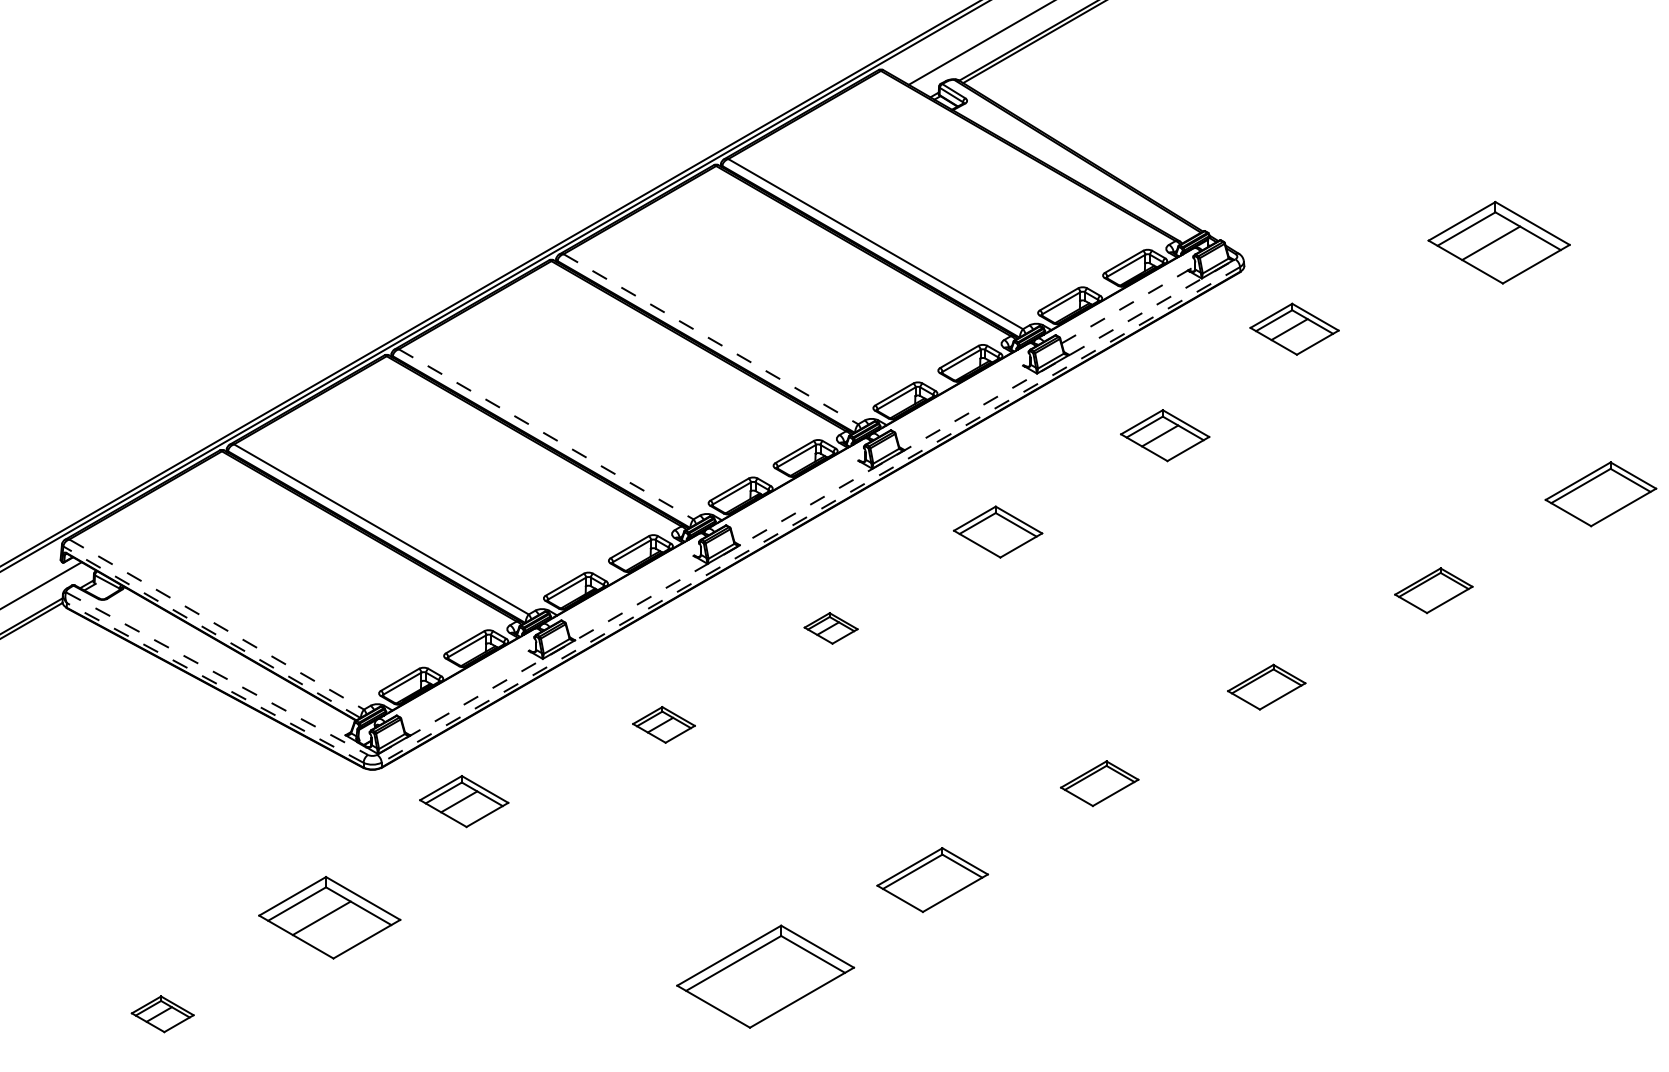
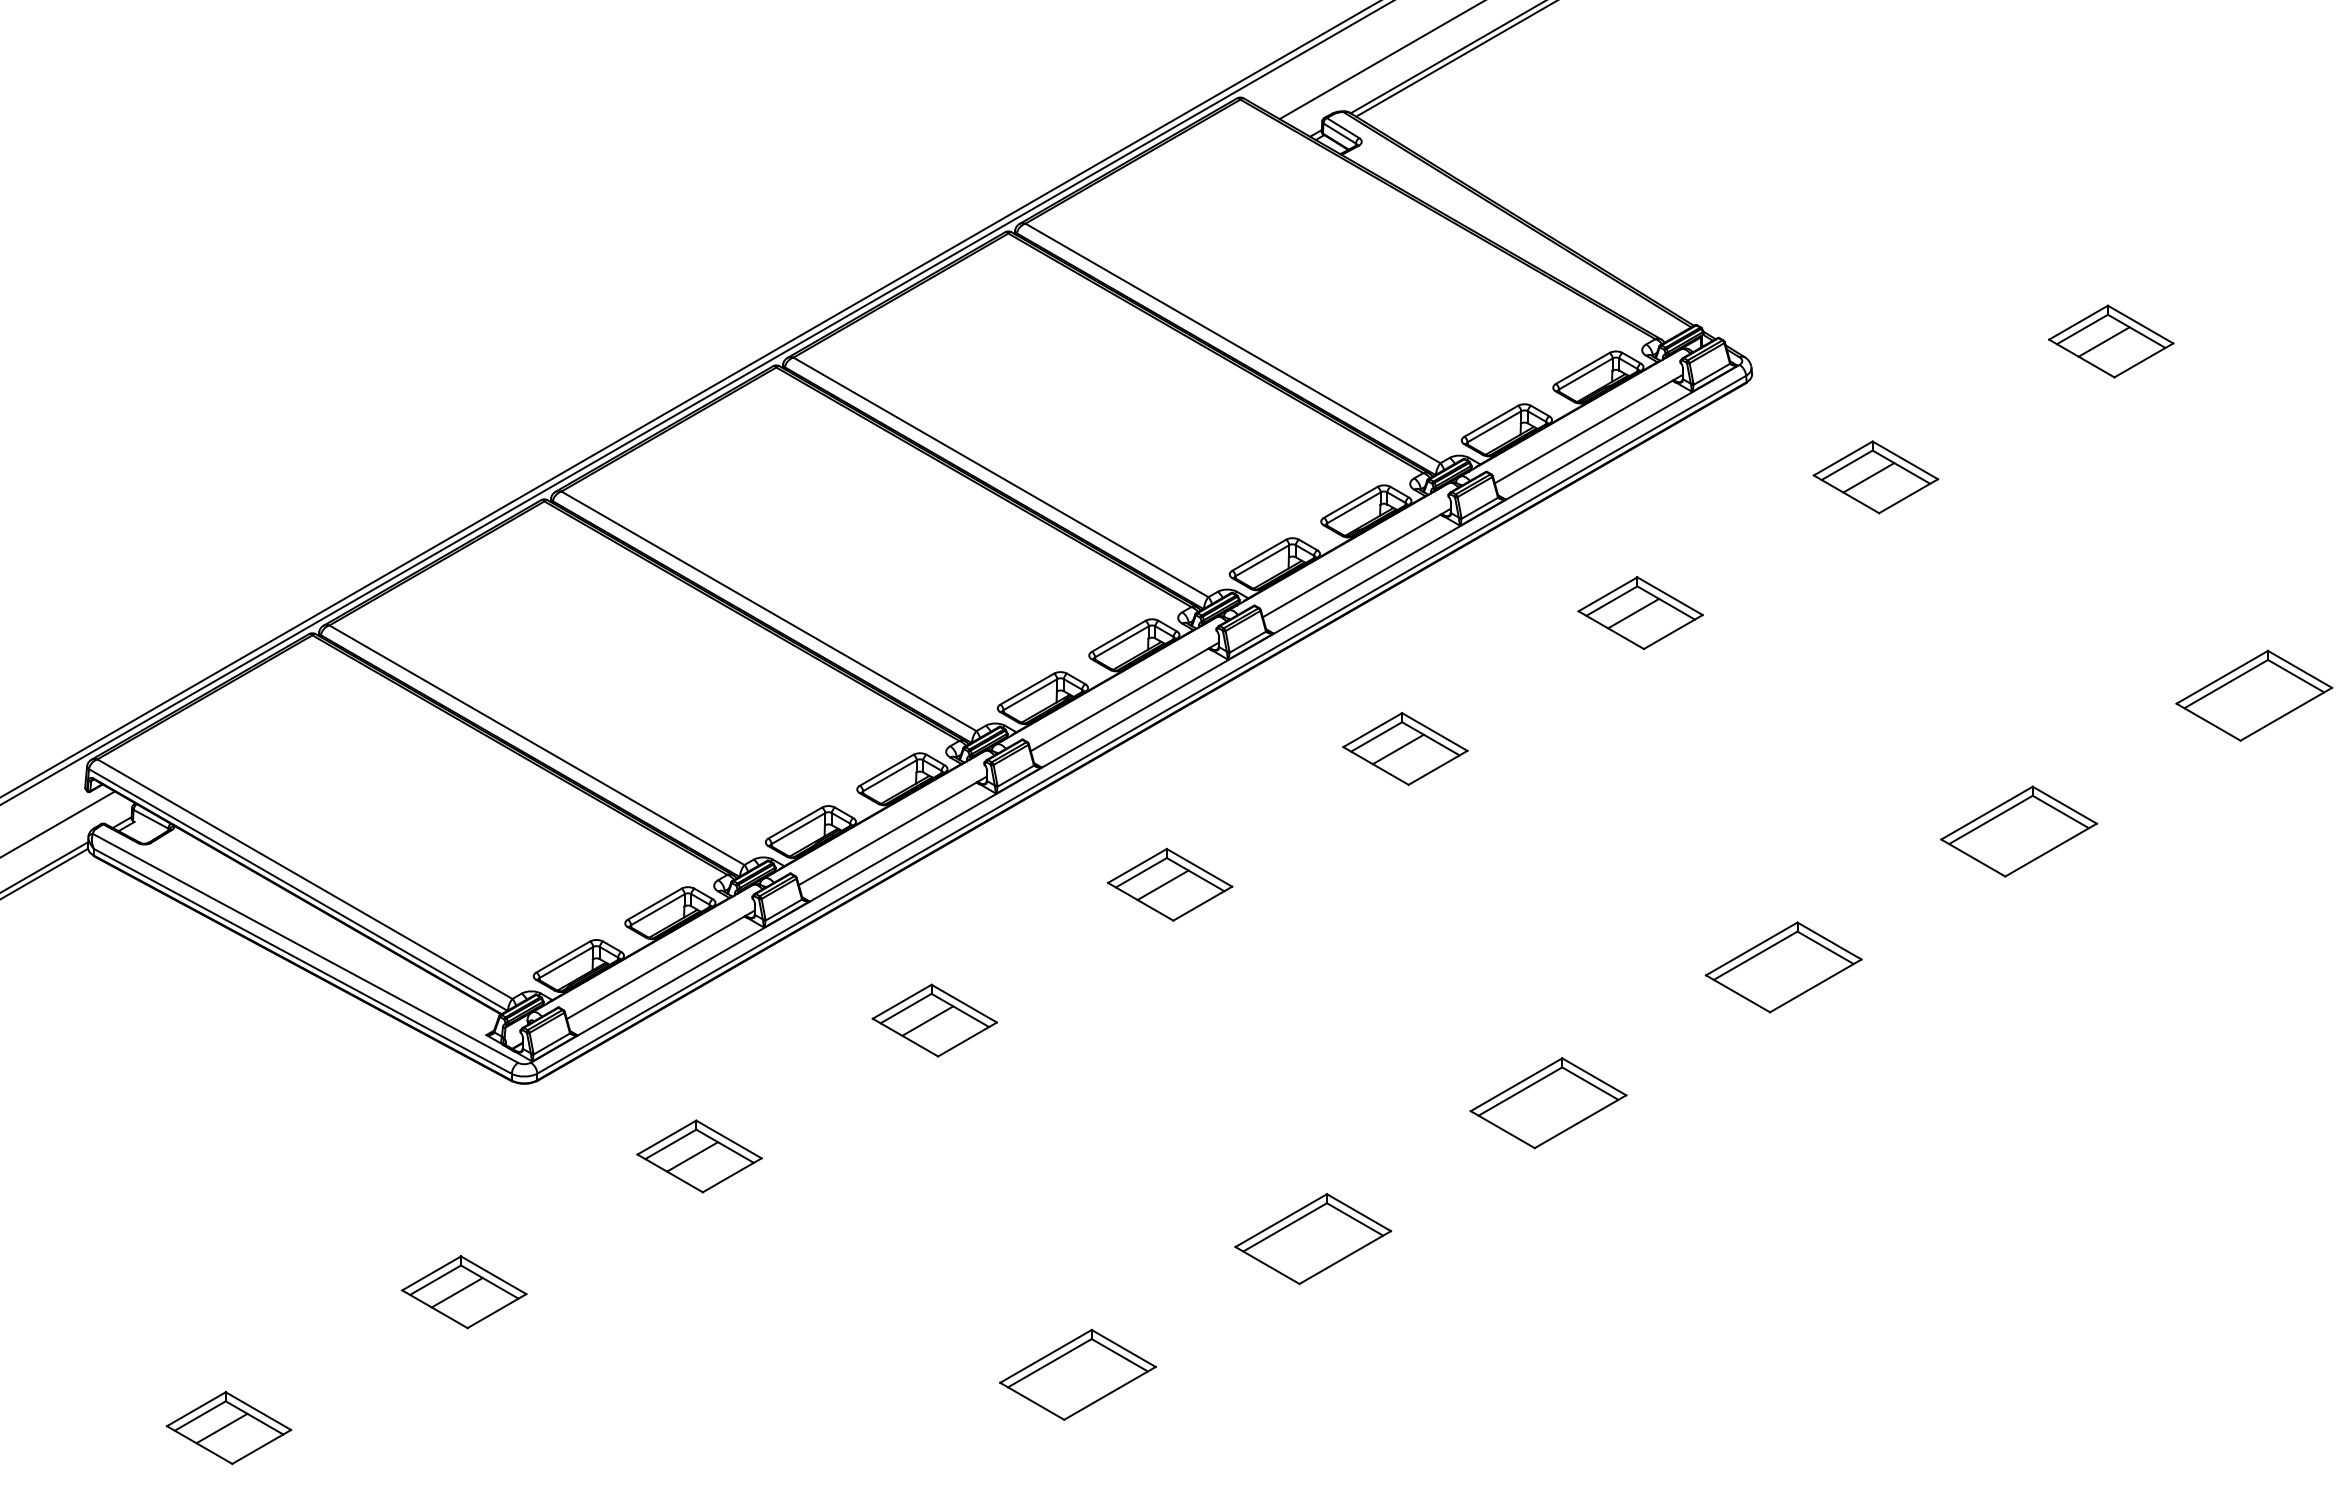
part: (1499, 242) -> (2111, 341), size x0.62
line: (1128, 304) -> (1589, 428), dashed -> solid
part: (1294, 329) -> (1875, 477), moved
line: (711, 339) -> (1001, 477), dashed -> solid
line: (963, 399) -> (1356, 562), added
line: (546, 434) -> (769, 611), dashed -> solid
line: (798, 494) -> (1124, 696), added
line: (806, 506) -> (1135, 713), dashed -> solid
line: (810, 514) -> (1141, 724), dashed -> solid
line: (992, 532) -> (1397, 749), added
line: (633, 589) -> (892, 830), added
part: (1433, 590) -> (2018, 831), size x1.43
line: (217, 624) -> (305, 879), dashed -> solid
part: (831, 628) -> (1170, 884), size x1.67
line: (212, 631) -> (298, 889), dashed -> solid
line: (217, 673) -> (305, 948), dashed -> solid
line: (214, 682) -> (302, 961), dashed -> solid
line: (469, 685) -> (660, 964), added
part: (1266, 687) -> (1783, 967), size x1.43
part: (663, 724) -> (934, 1020), size x1.43
part: (1099, 783) -> (1548, 1103), size x1.43
part: (464, 801) -> (699, 1156), moved
part: (329, 918) -> (464, 1292), size x0.62
part: (765, 976) -> (1077, 1374), size x0.62
part: (162, 1013) -> (228, 1427), size x1.43

